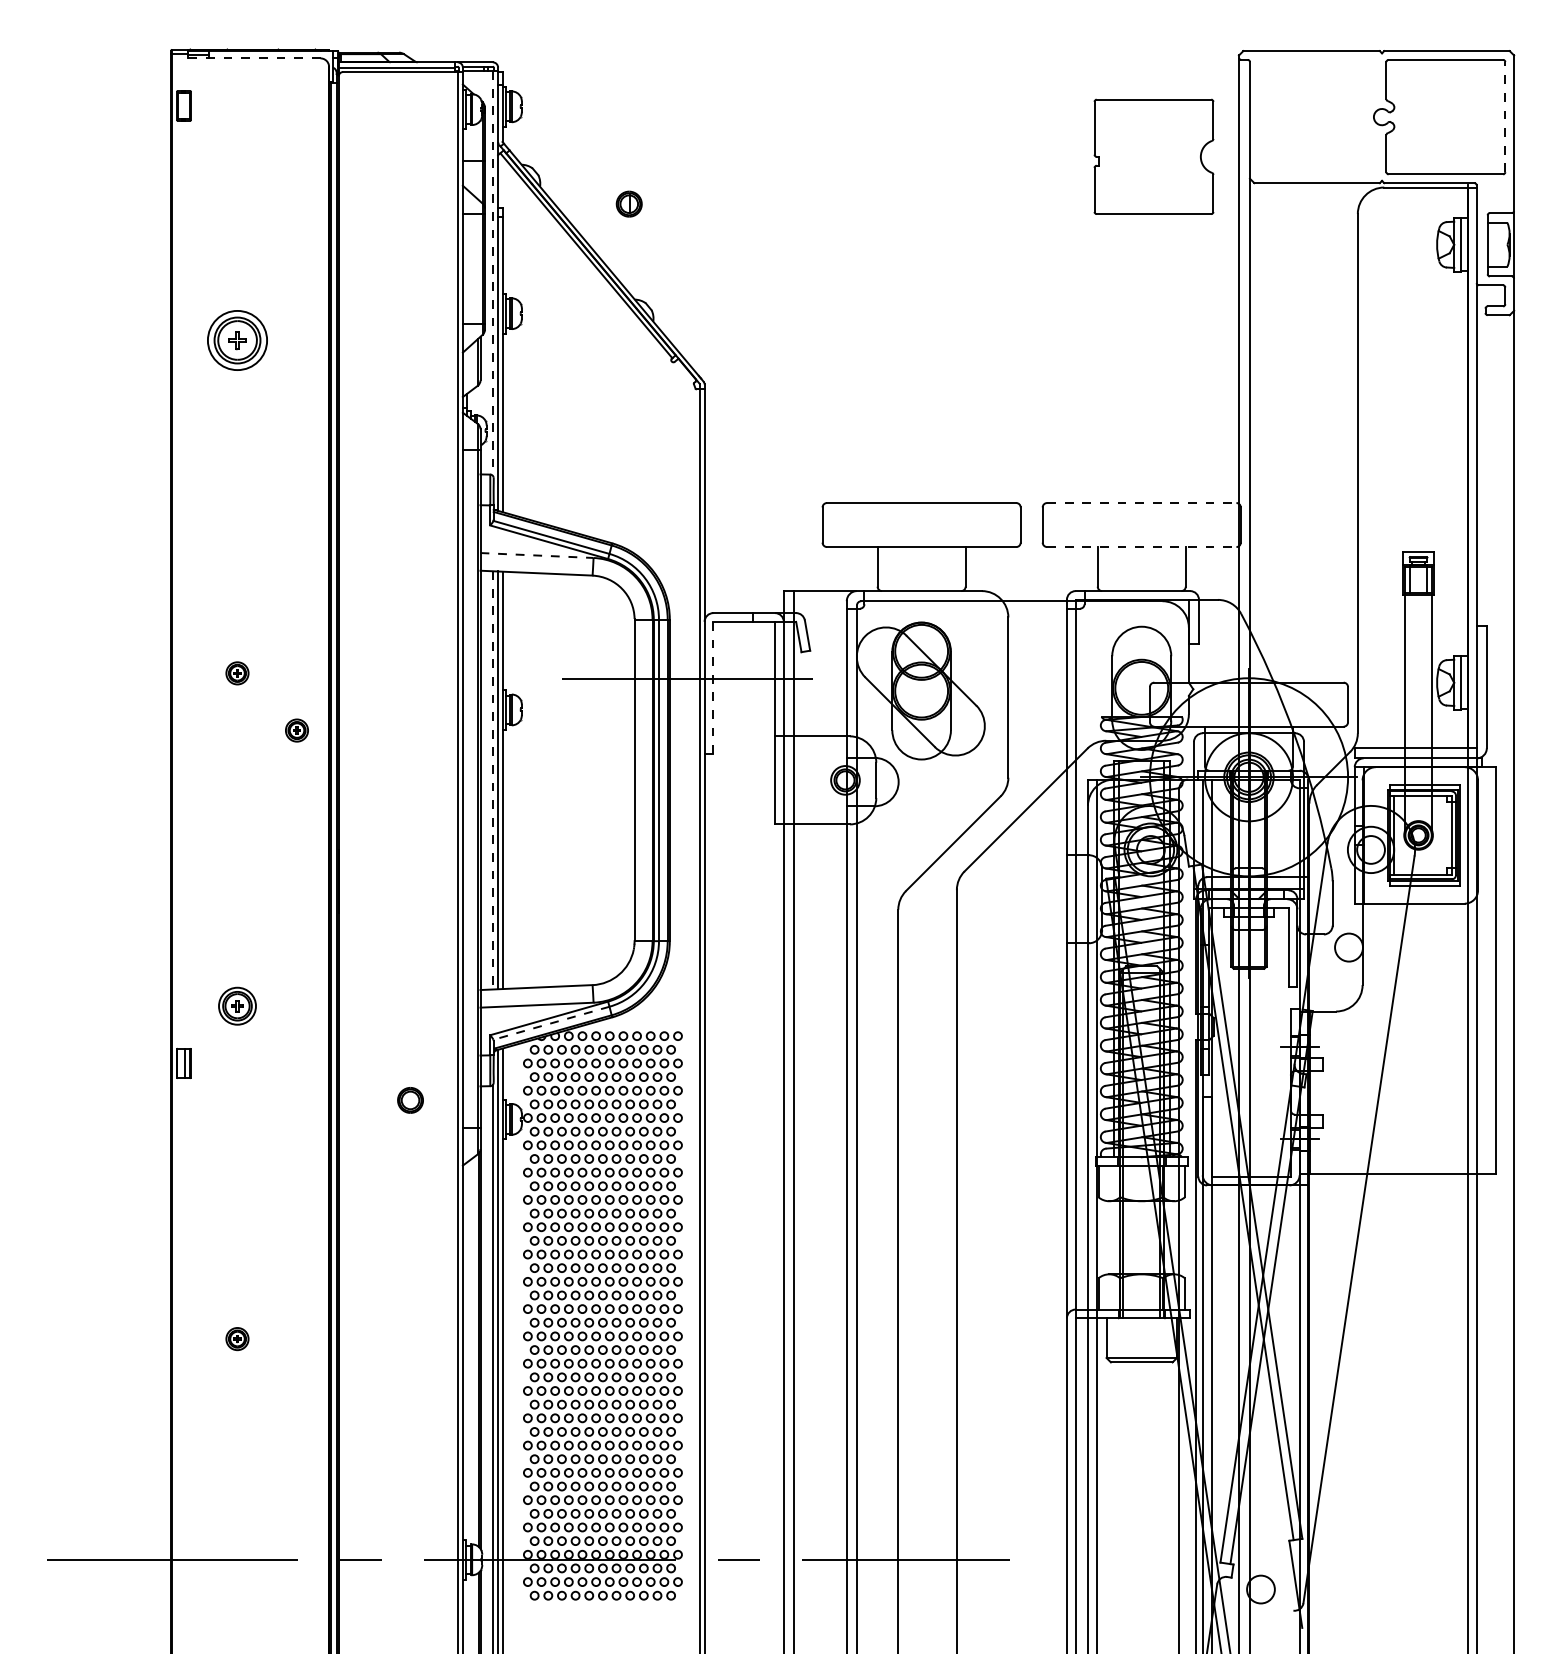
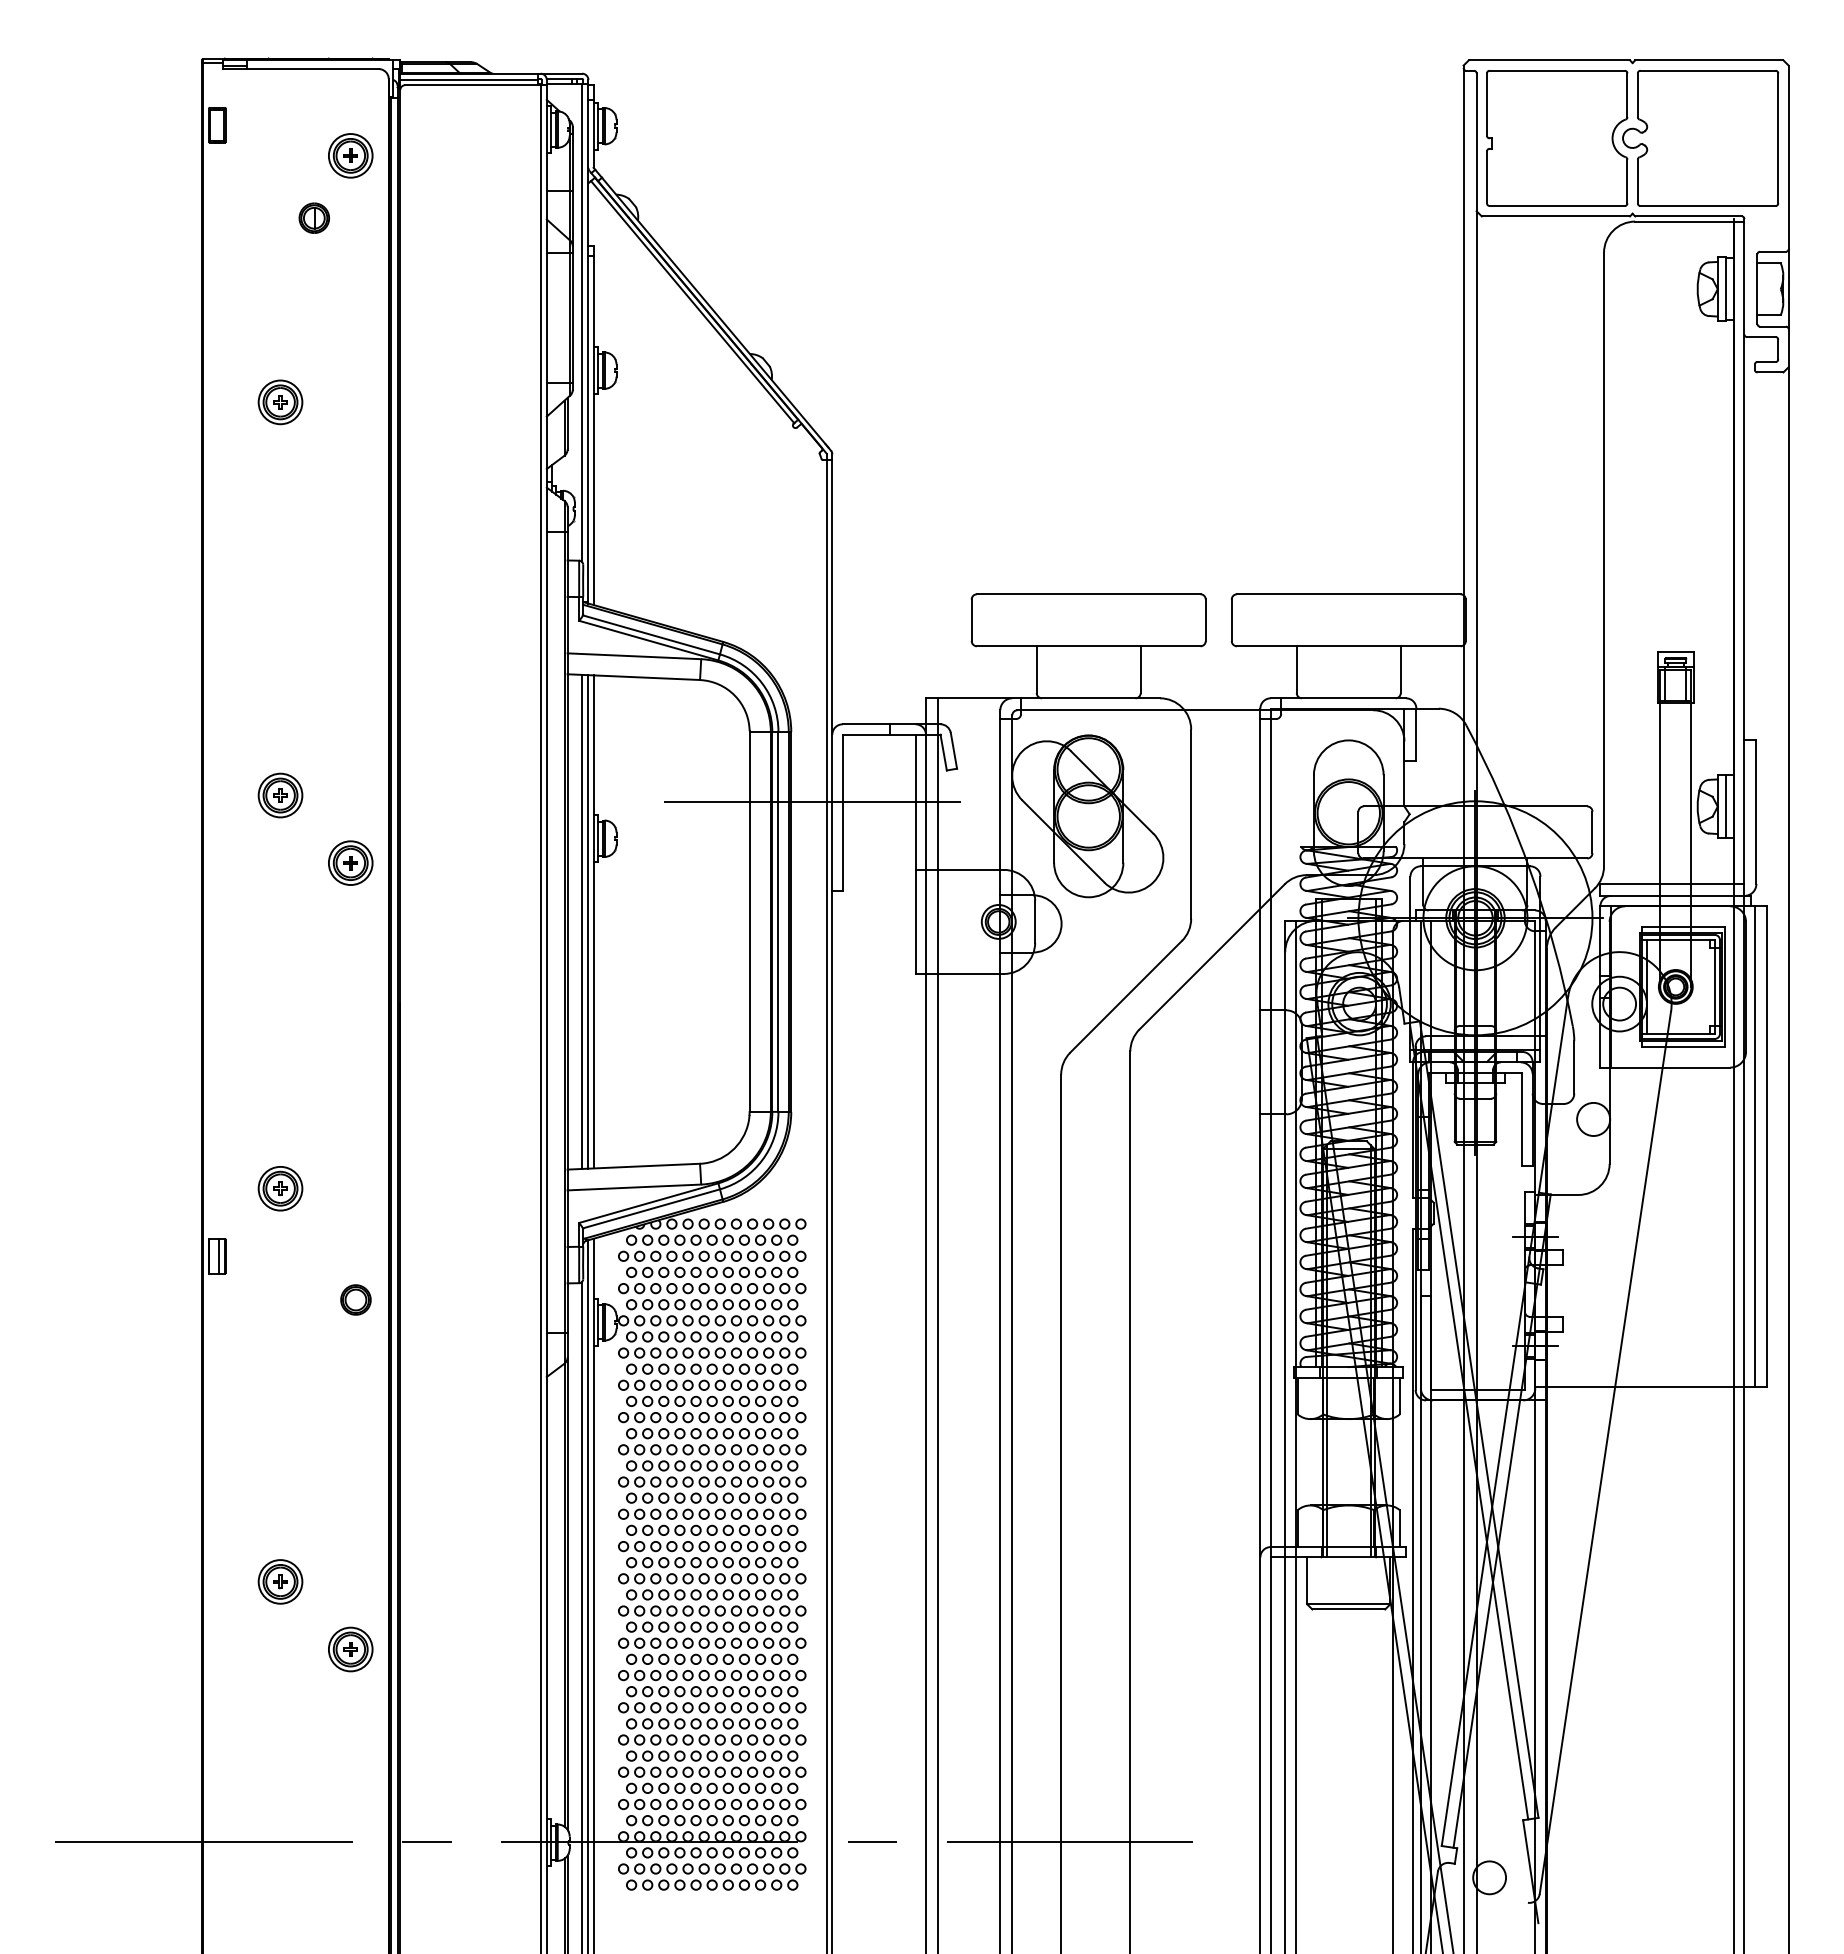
line: (255, 58) -> (301, 69), dashed -> solid
line: (1505, 116) -> (1778, 137), dashed -> solid
part: (296, 131) -> (350, 155), added
part: (1154, 156) -> (1557, 138), moved
part: (629, 203) -> (314, 217), moved
line: (493, 273) -> (582, 323), dashed -> solid
part: (237, 340) -> (280, 402), size x0.62
line: (1141, 503) -> (1348, 594), dashed -> solid
line: (1141, 547) -> (1348, 646), dashed -> solid
line: (537, 555) -> (634, 656), dashed -> solid
part: (237, 673) -> (280, 795), size x1.67
line: (713, 687) -> (842, 812), dashed -> solid
part: (296, 730) -> (350, 862), size x1.67
line: (493, 780) -> (582, 922), dashed -> solid
line: (1485, 970) -> (1754, 1146), added
line: (550, 1023) -> (650, 1209), dashed -> solid
part: (410, 1099) -> (355, 1299), moved
part: (237, 1338) -> (280, 1581), size x1.67
part: (296, 1396) -> (350, 1649), added

